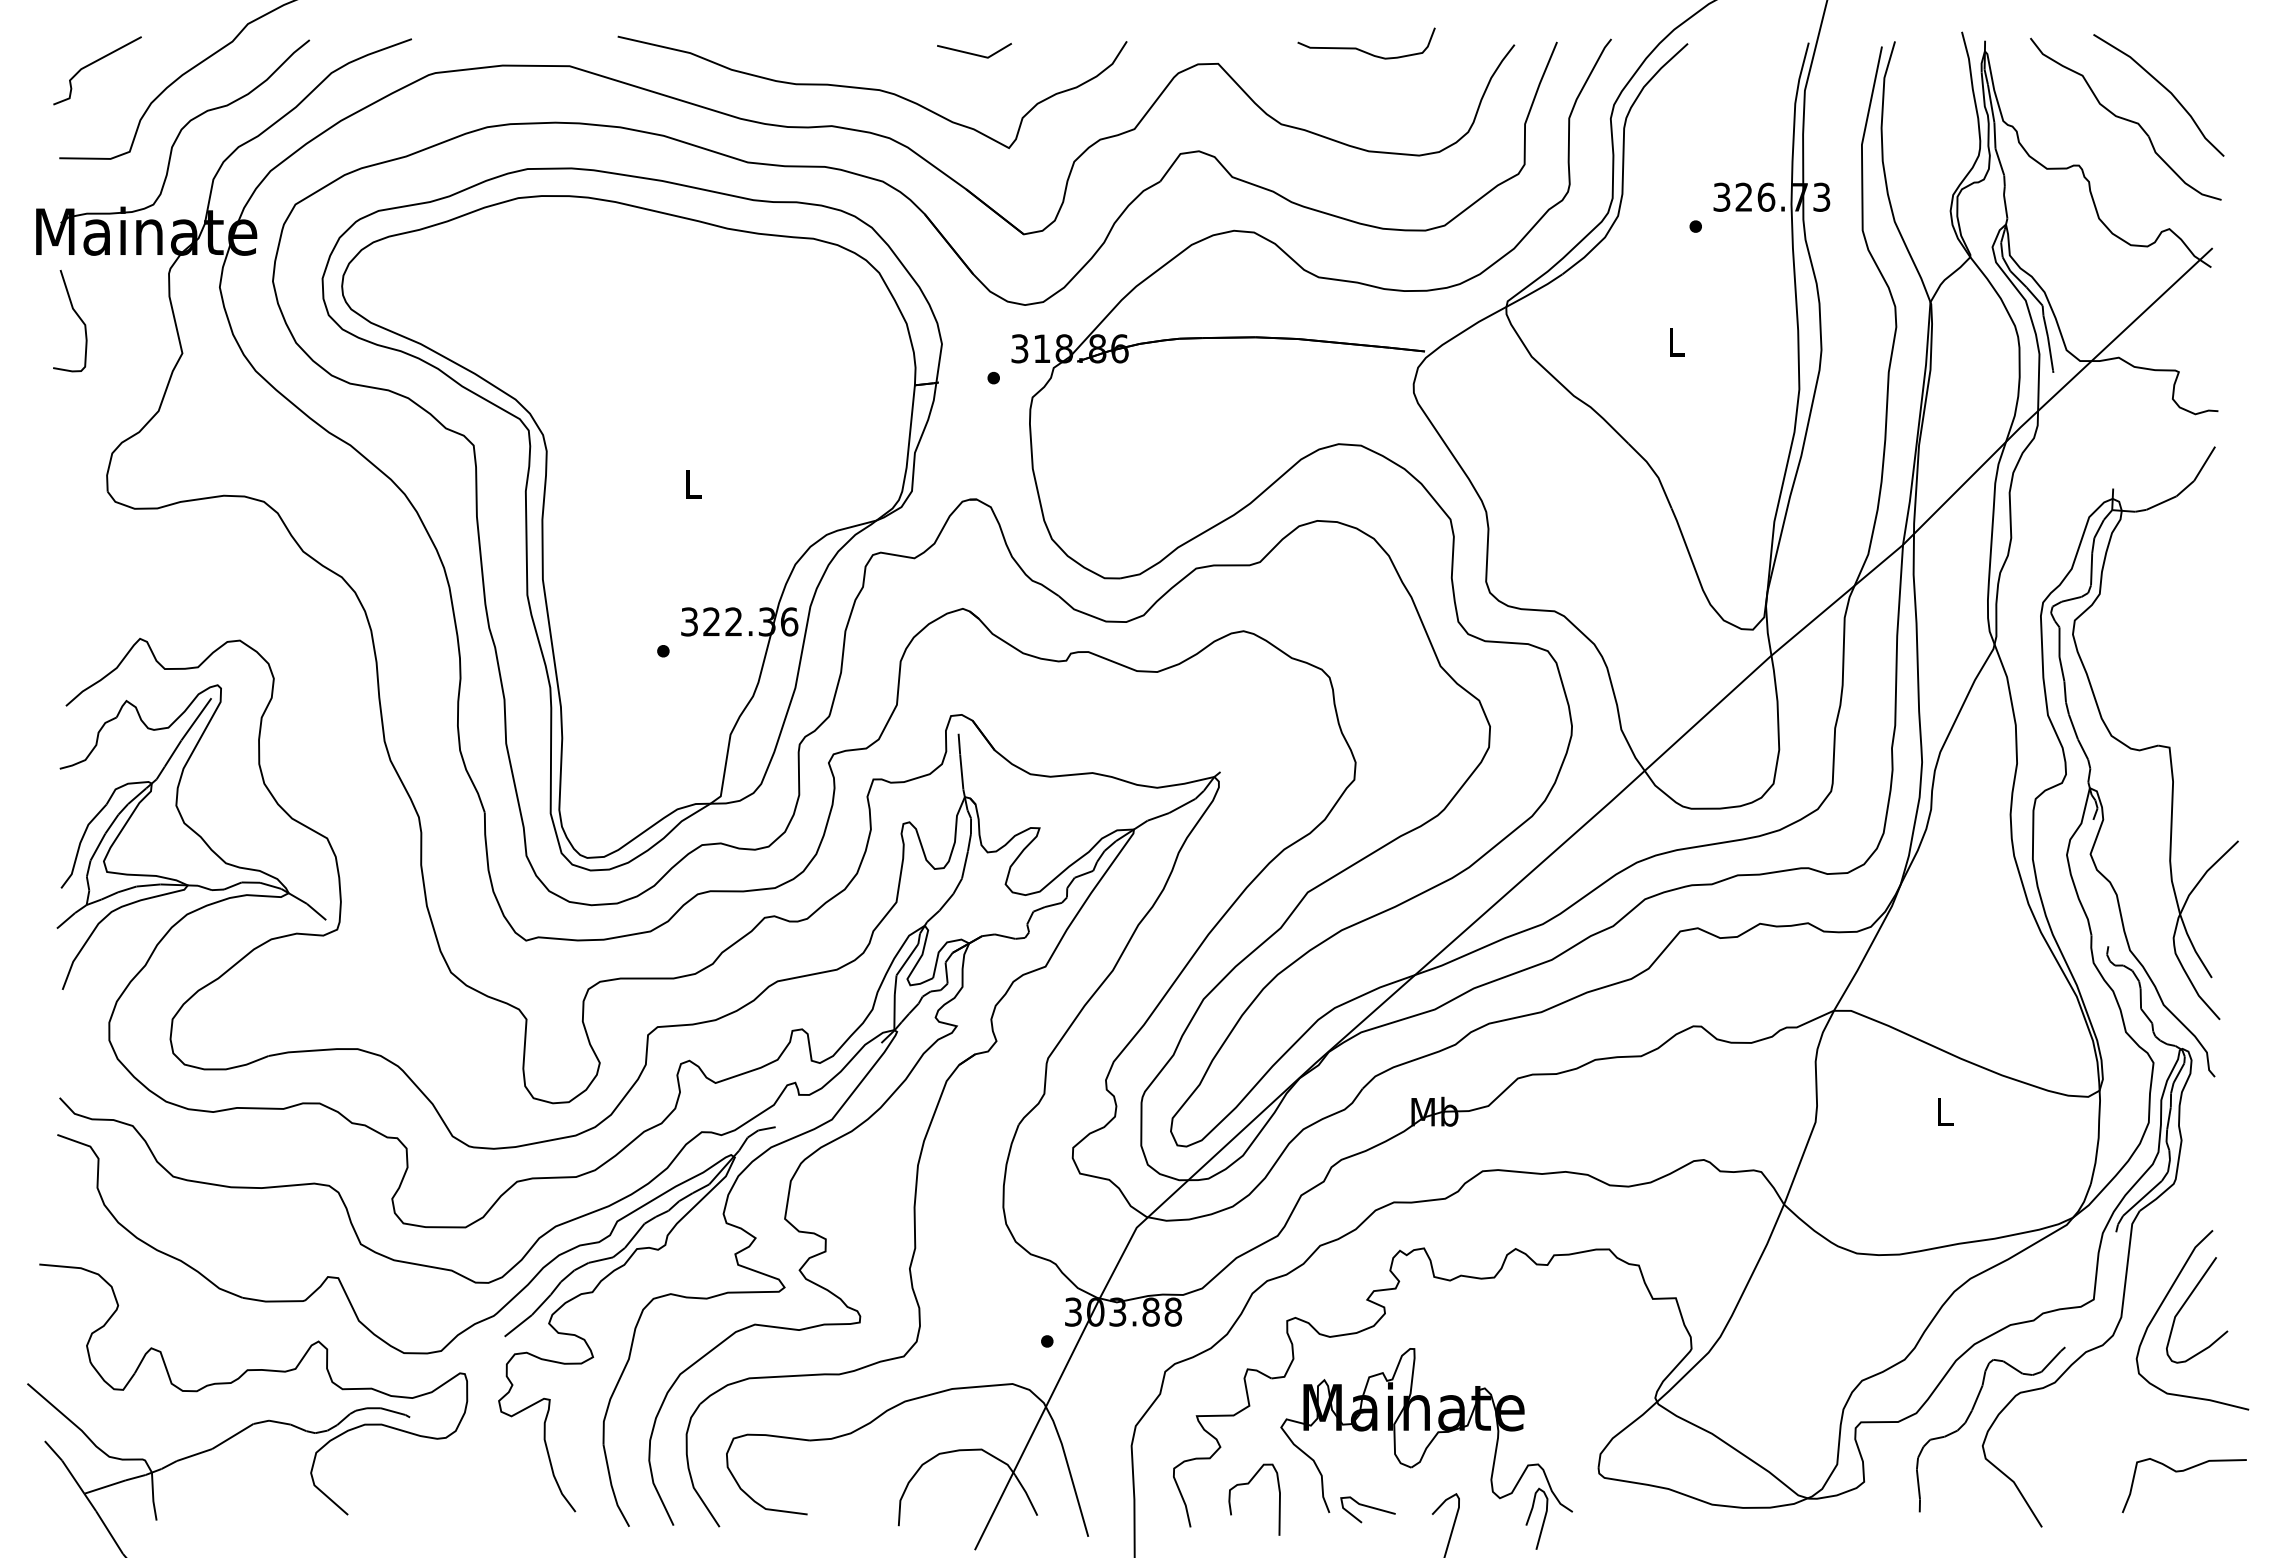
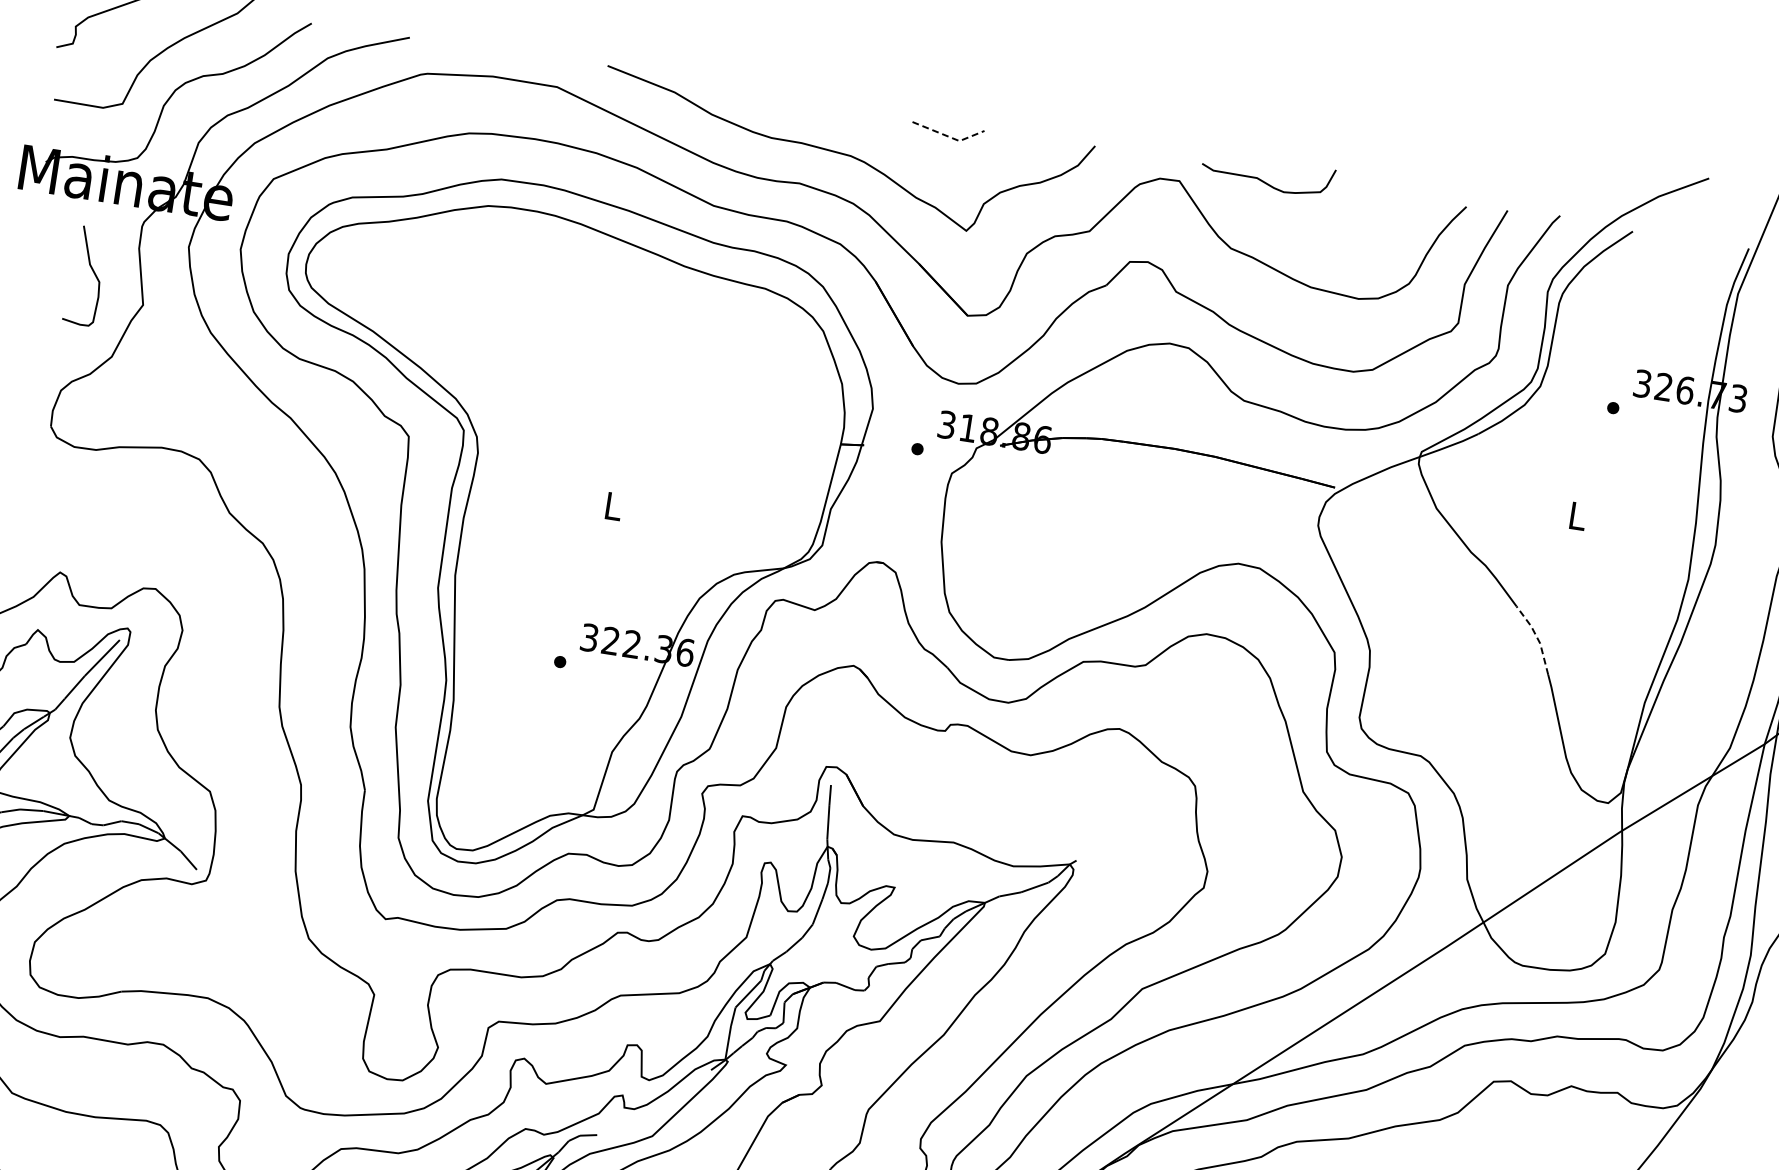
curve: (1363, 50) -> (1264, 181), moved
line: (976, 55) -> (948, 137), solid -> dashed
curve: (76, 315) -> (92, 271), moved
line: (1654, 472) -> (1537, 637), solid -> dashed

